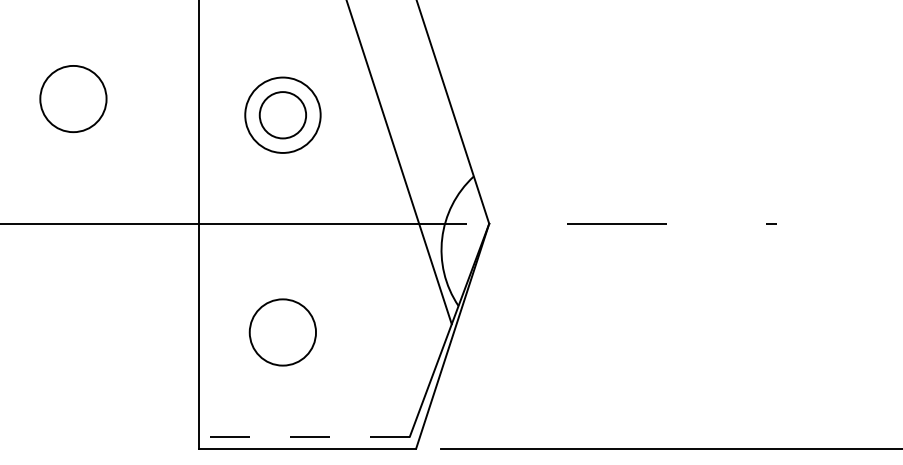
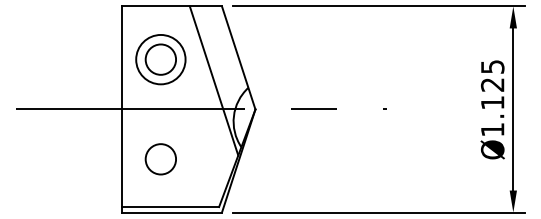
circle: (72, 99) -> (64, 52), removed
part: (282, 114) -> (160, 59), size x1.43
line: (303, 437) -> (170, 207), dashed -> solid

